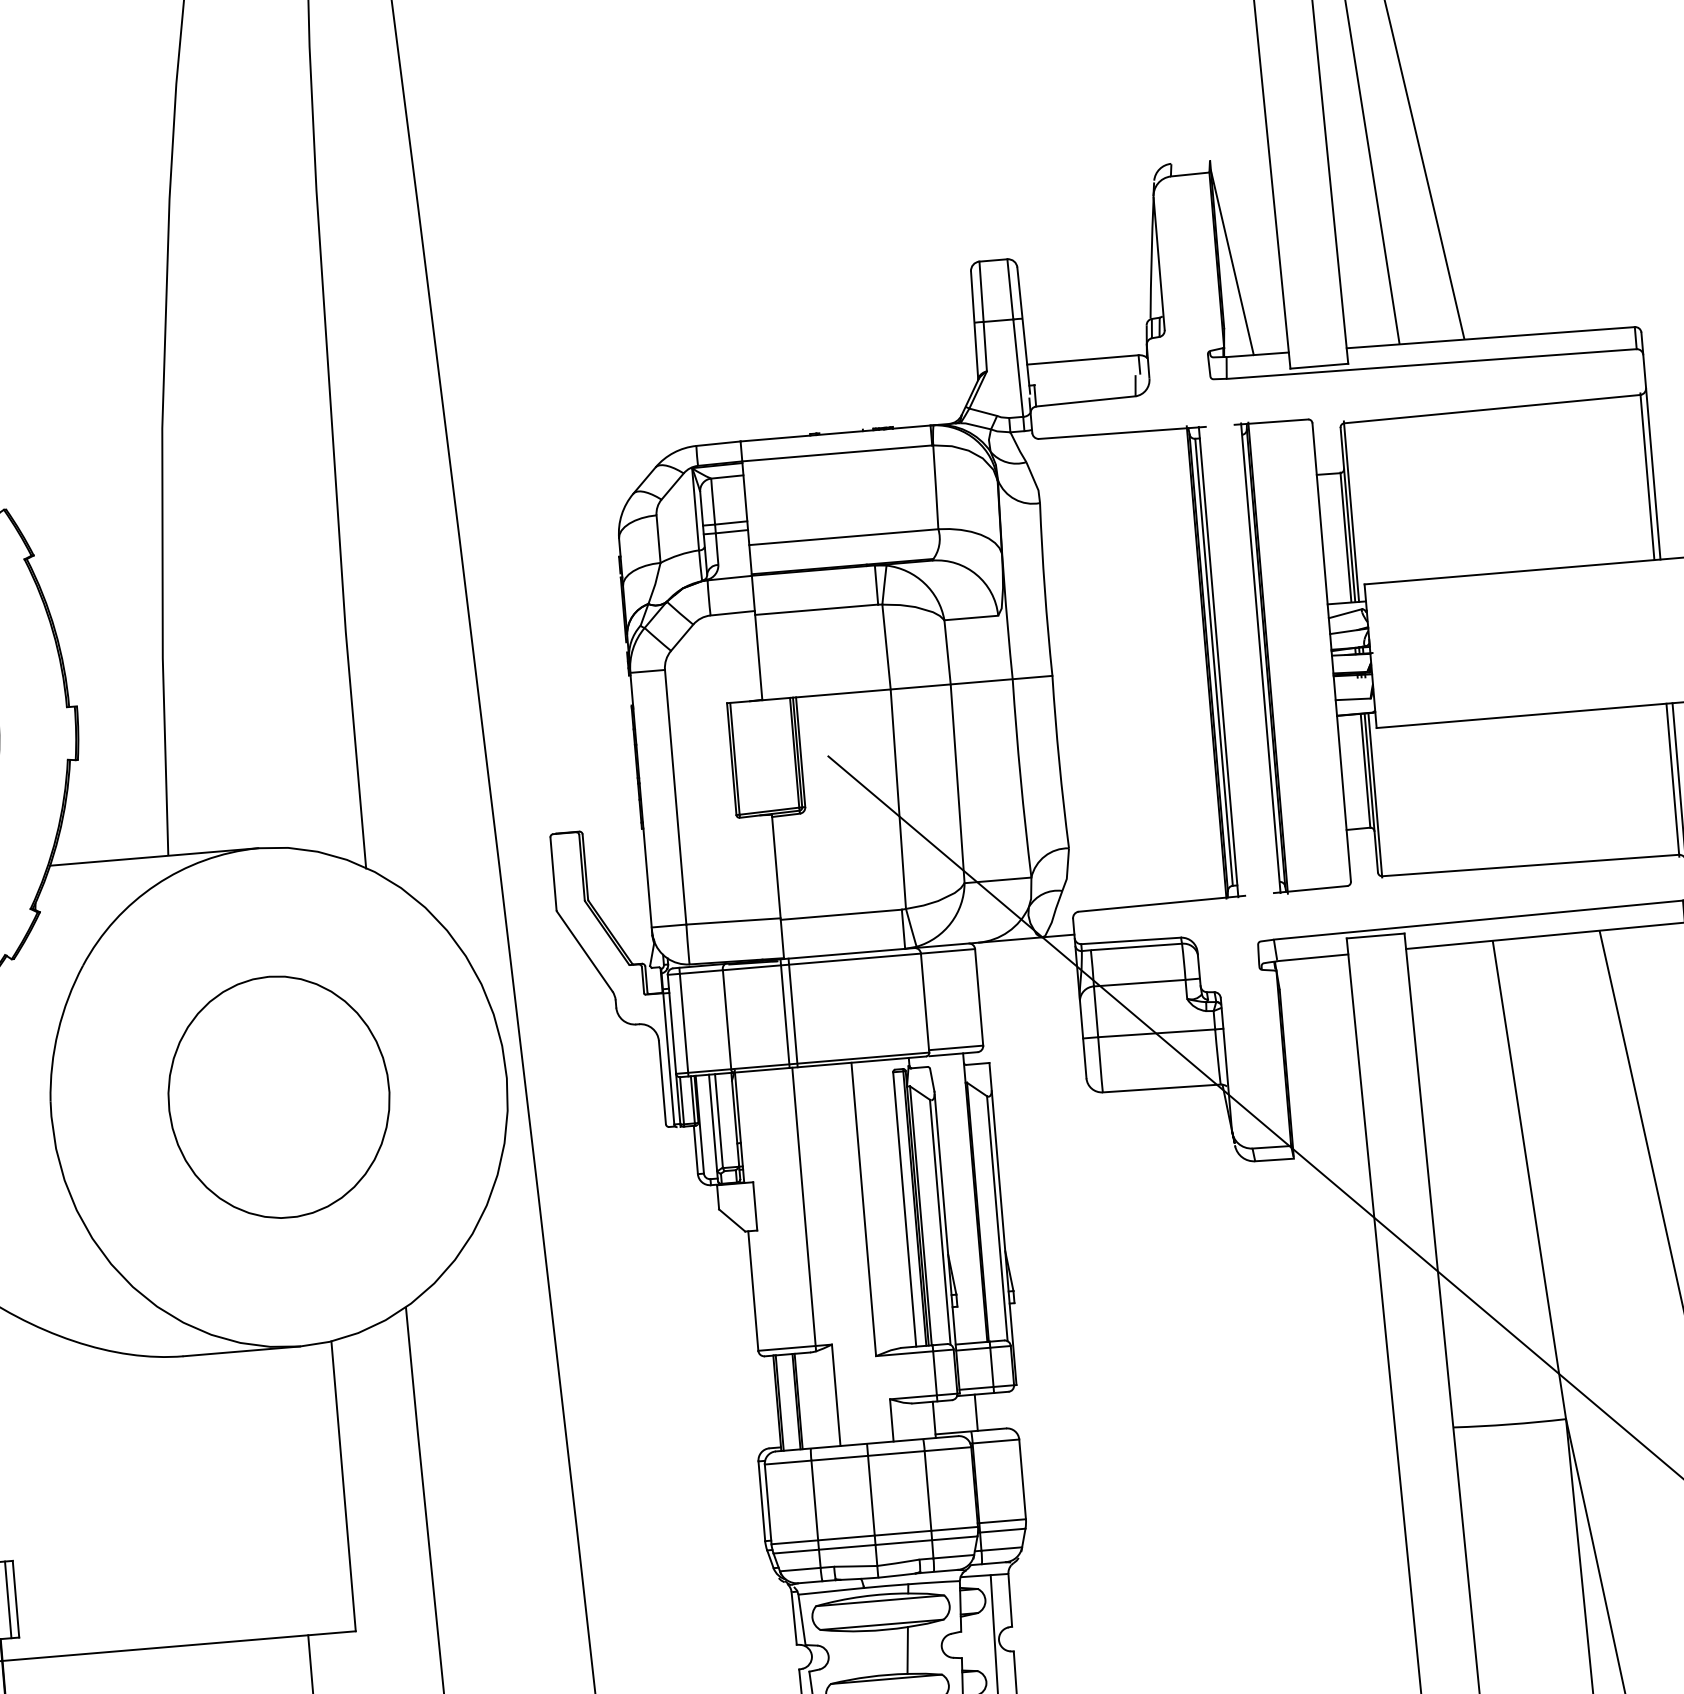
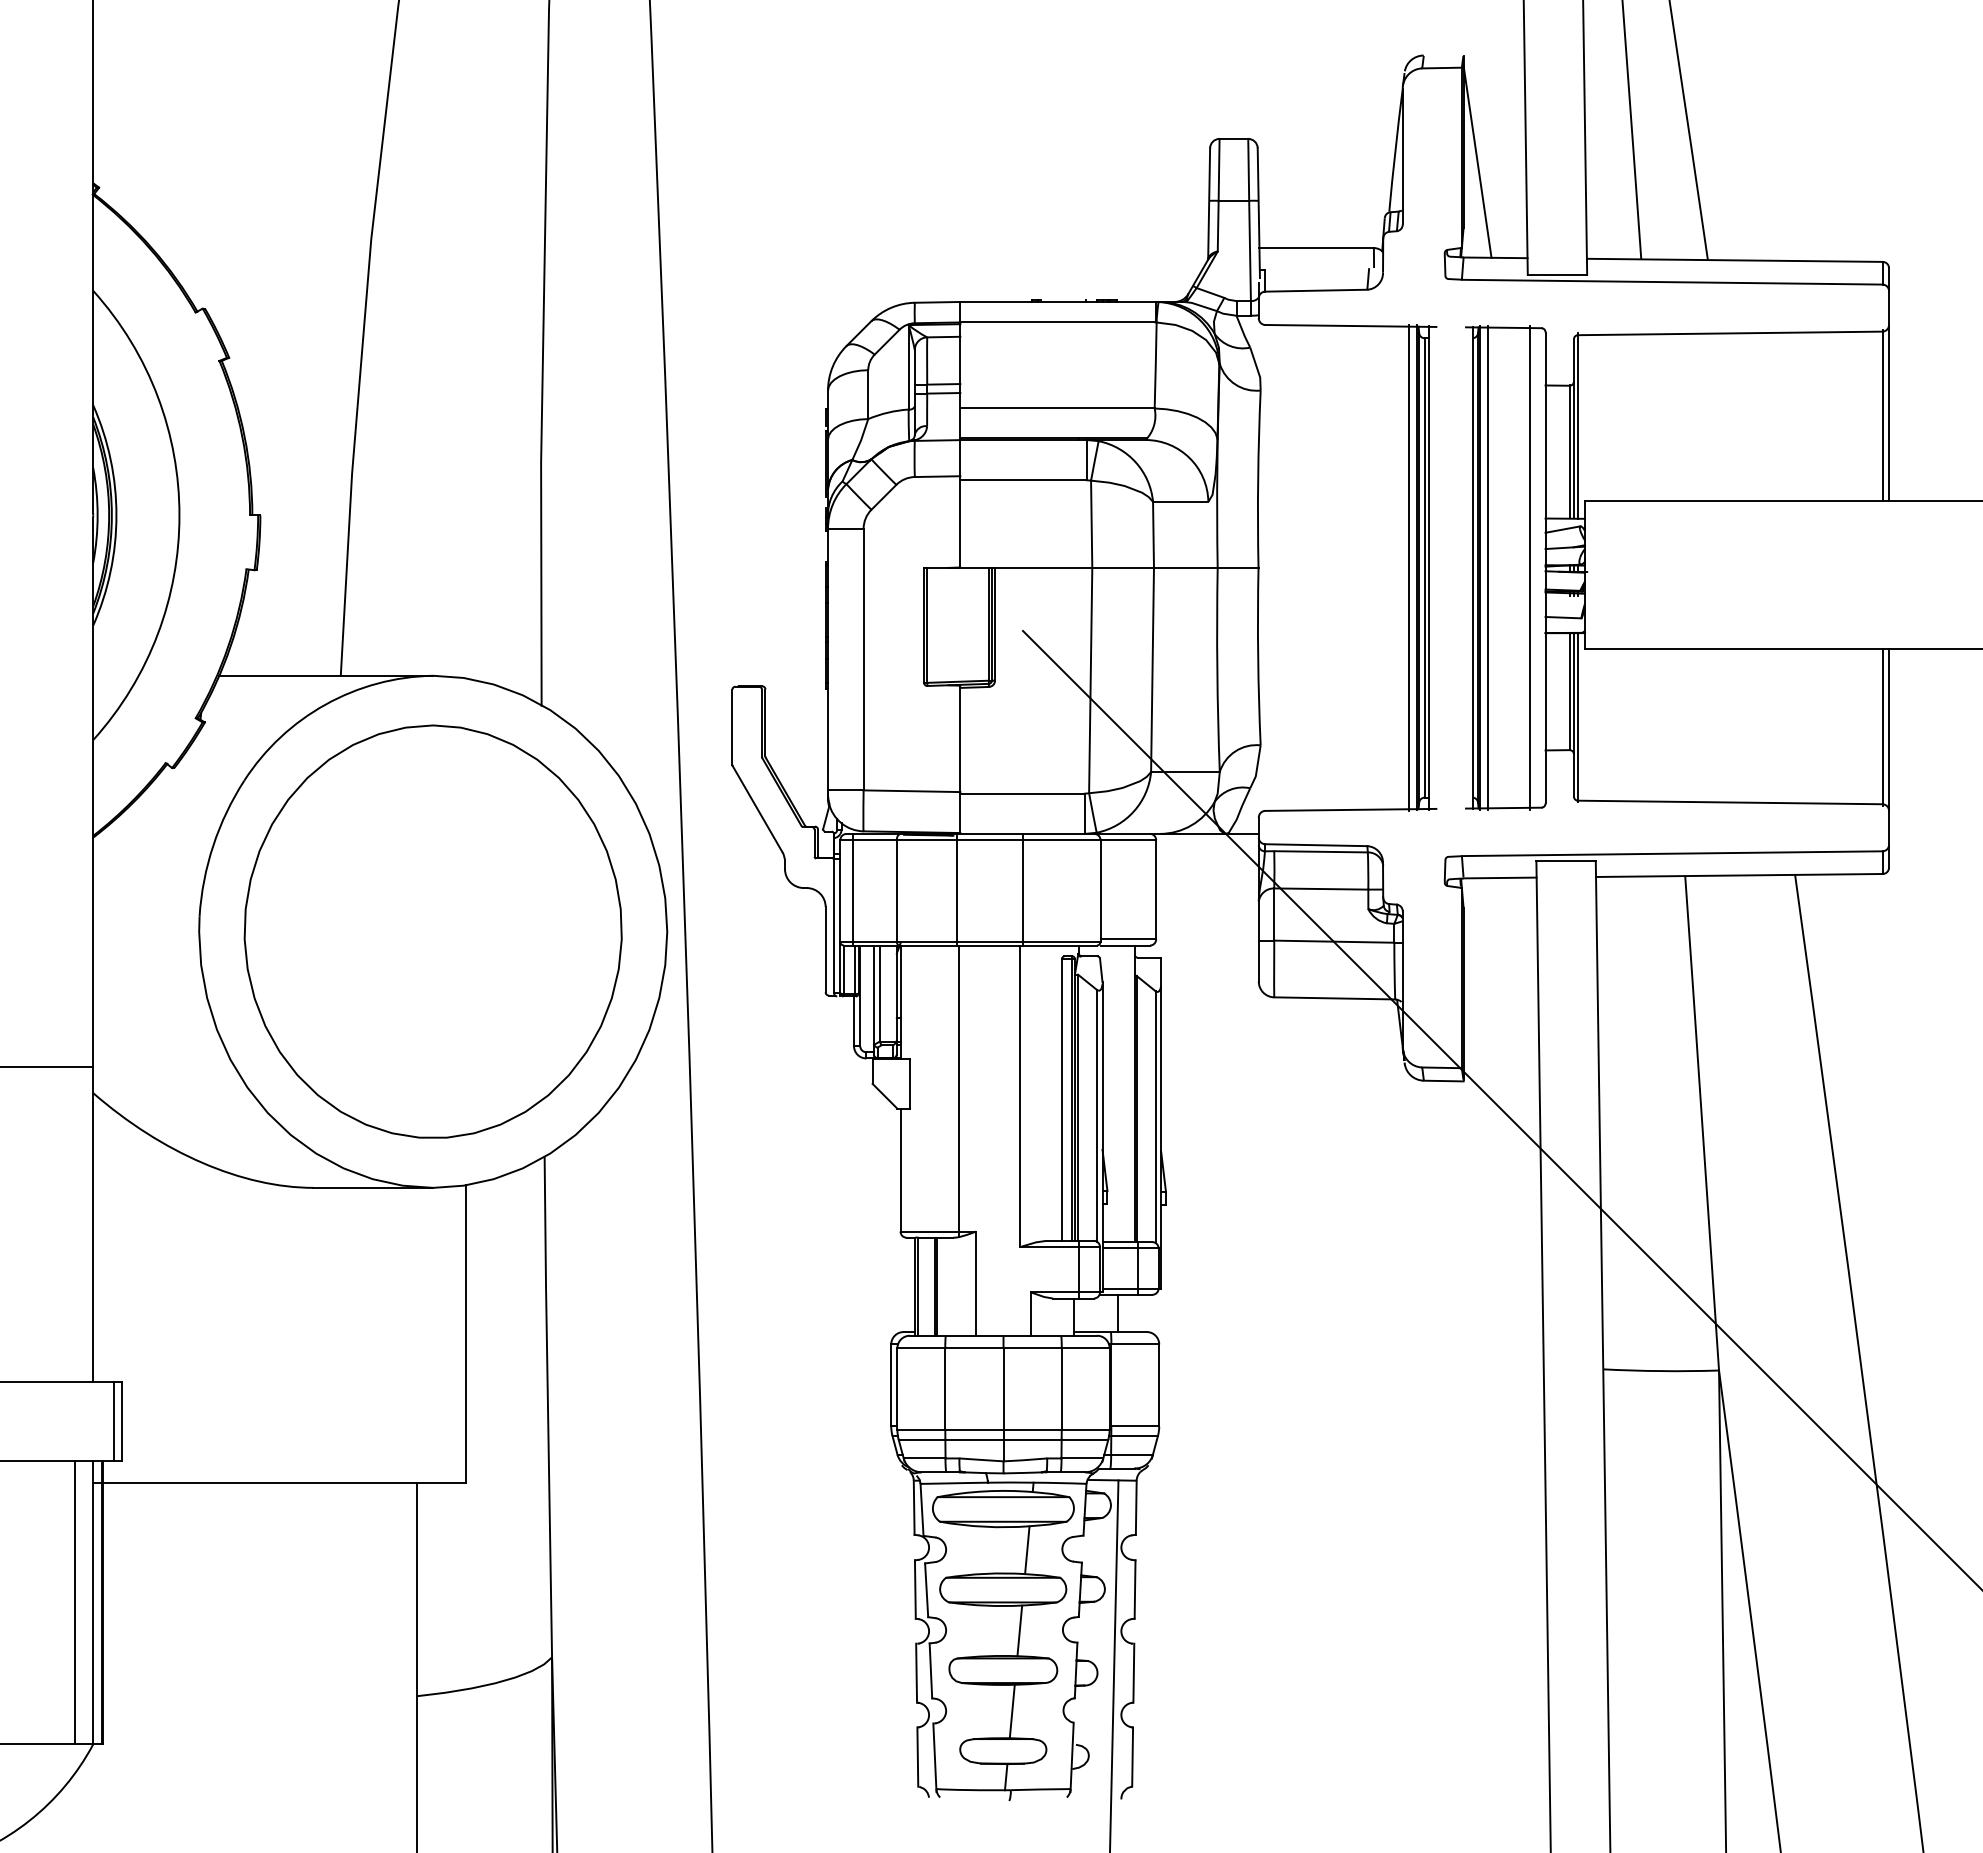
line: (1316, 653) -> (1529, 567), added
line: (1276, 656) -> (1488, 567), added
line: (1199, 663) -> (1409, 567), added
line: (792, 1012) -> (1022, 889), moved
part: (278, 1097) -> (432, 931), size x1.67

